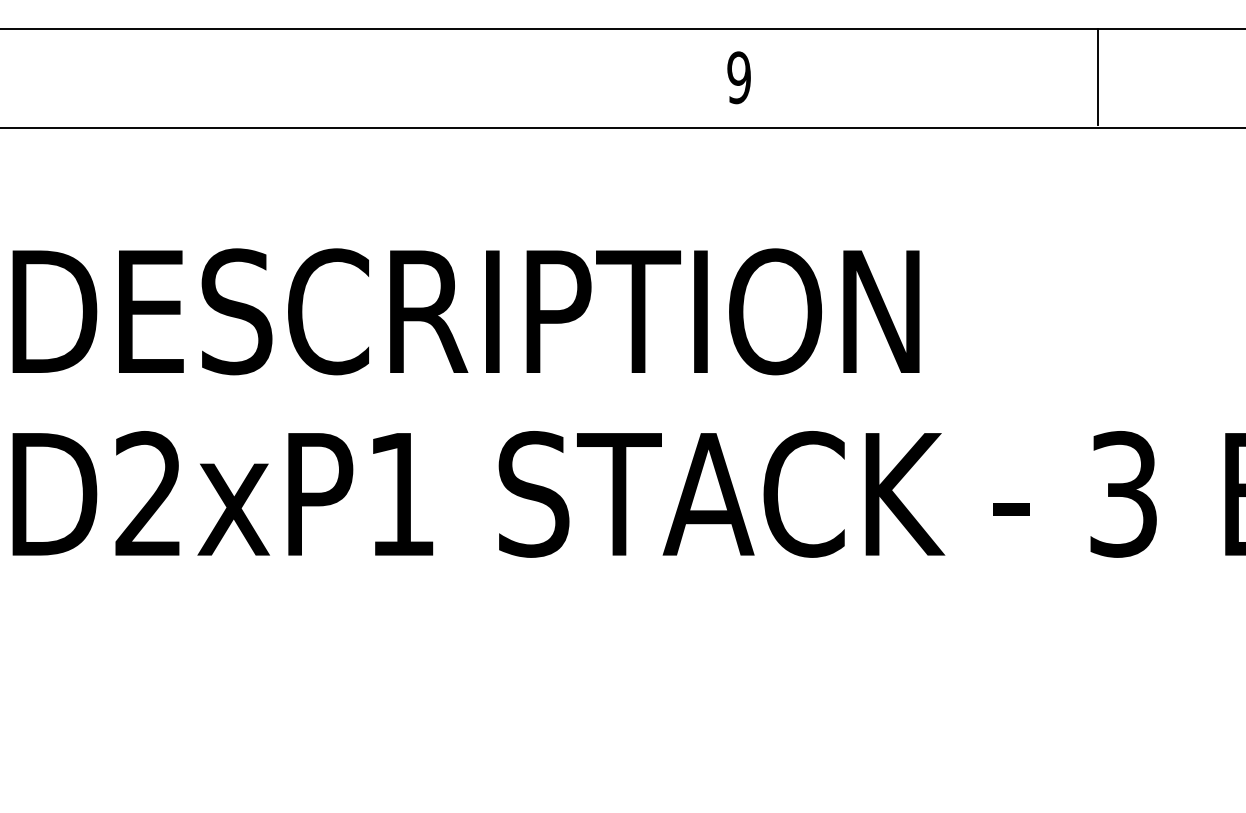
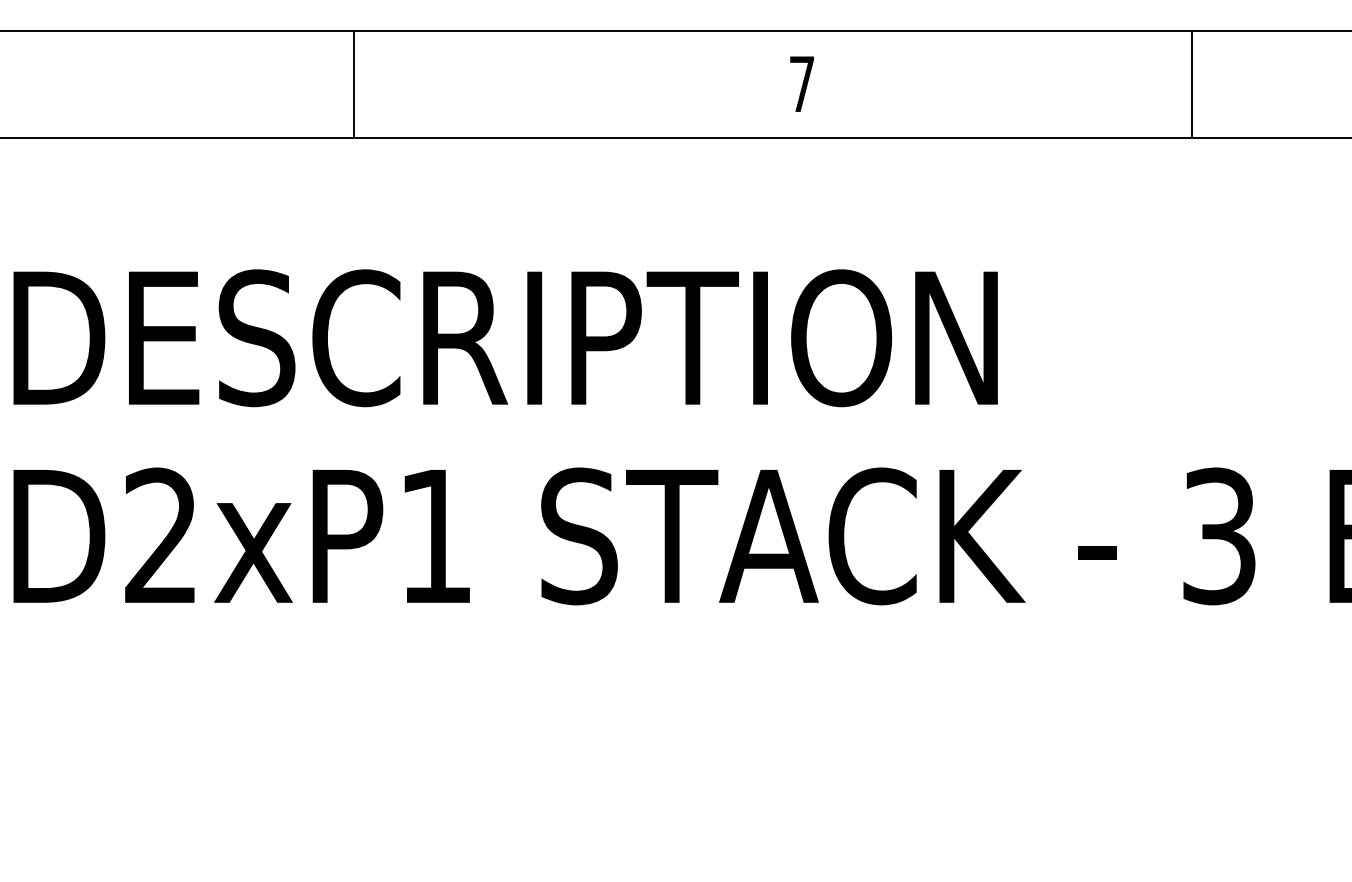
line: (326, 77) -> (354, 83), added
text: (738, 77) -> (801, 83), 9 -> 7

